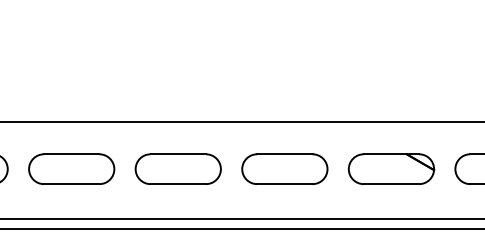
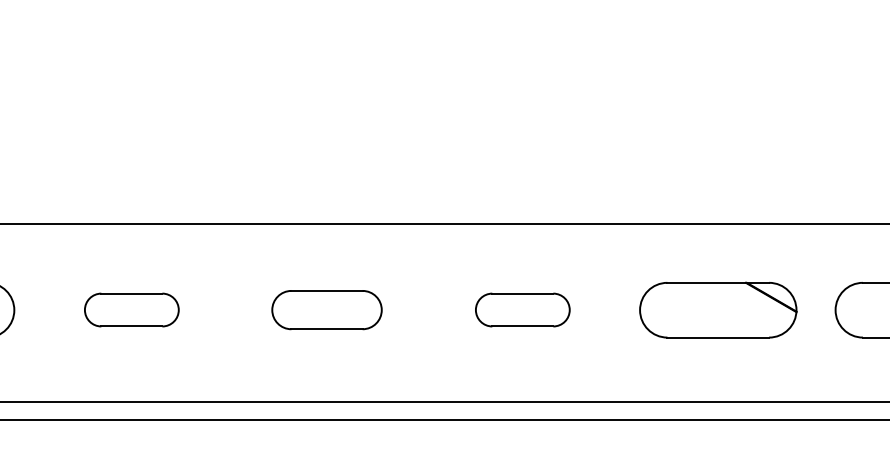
part: (71, 168) -> (131, 308), size x0.6
part: (177, 168) -> (325, 308), size x0.7
part: (284, 168) -> (522, 308), size x0.6

